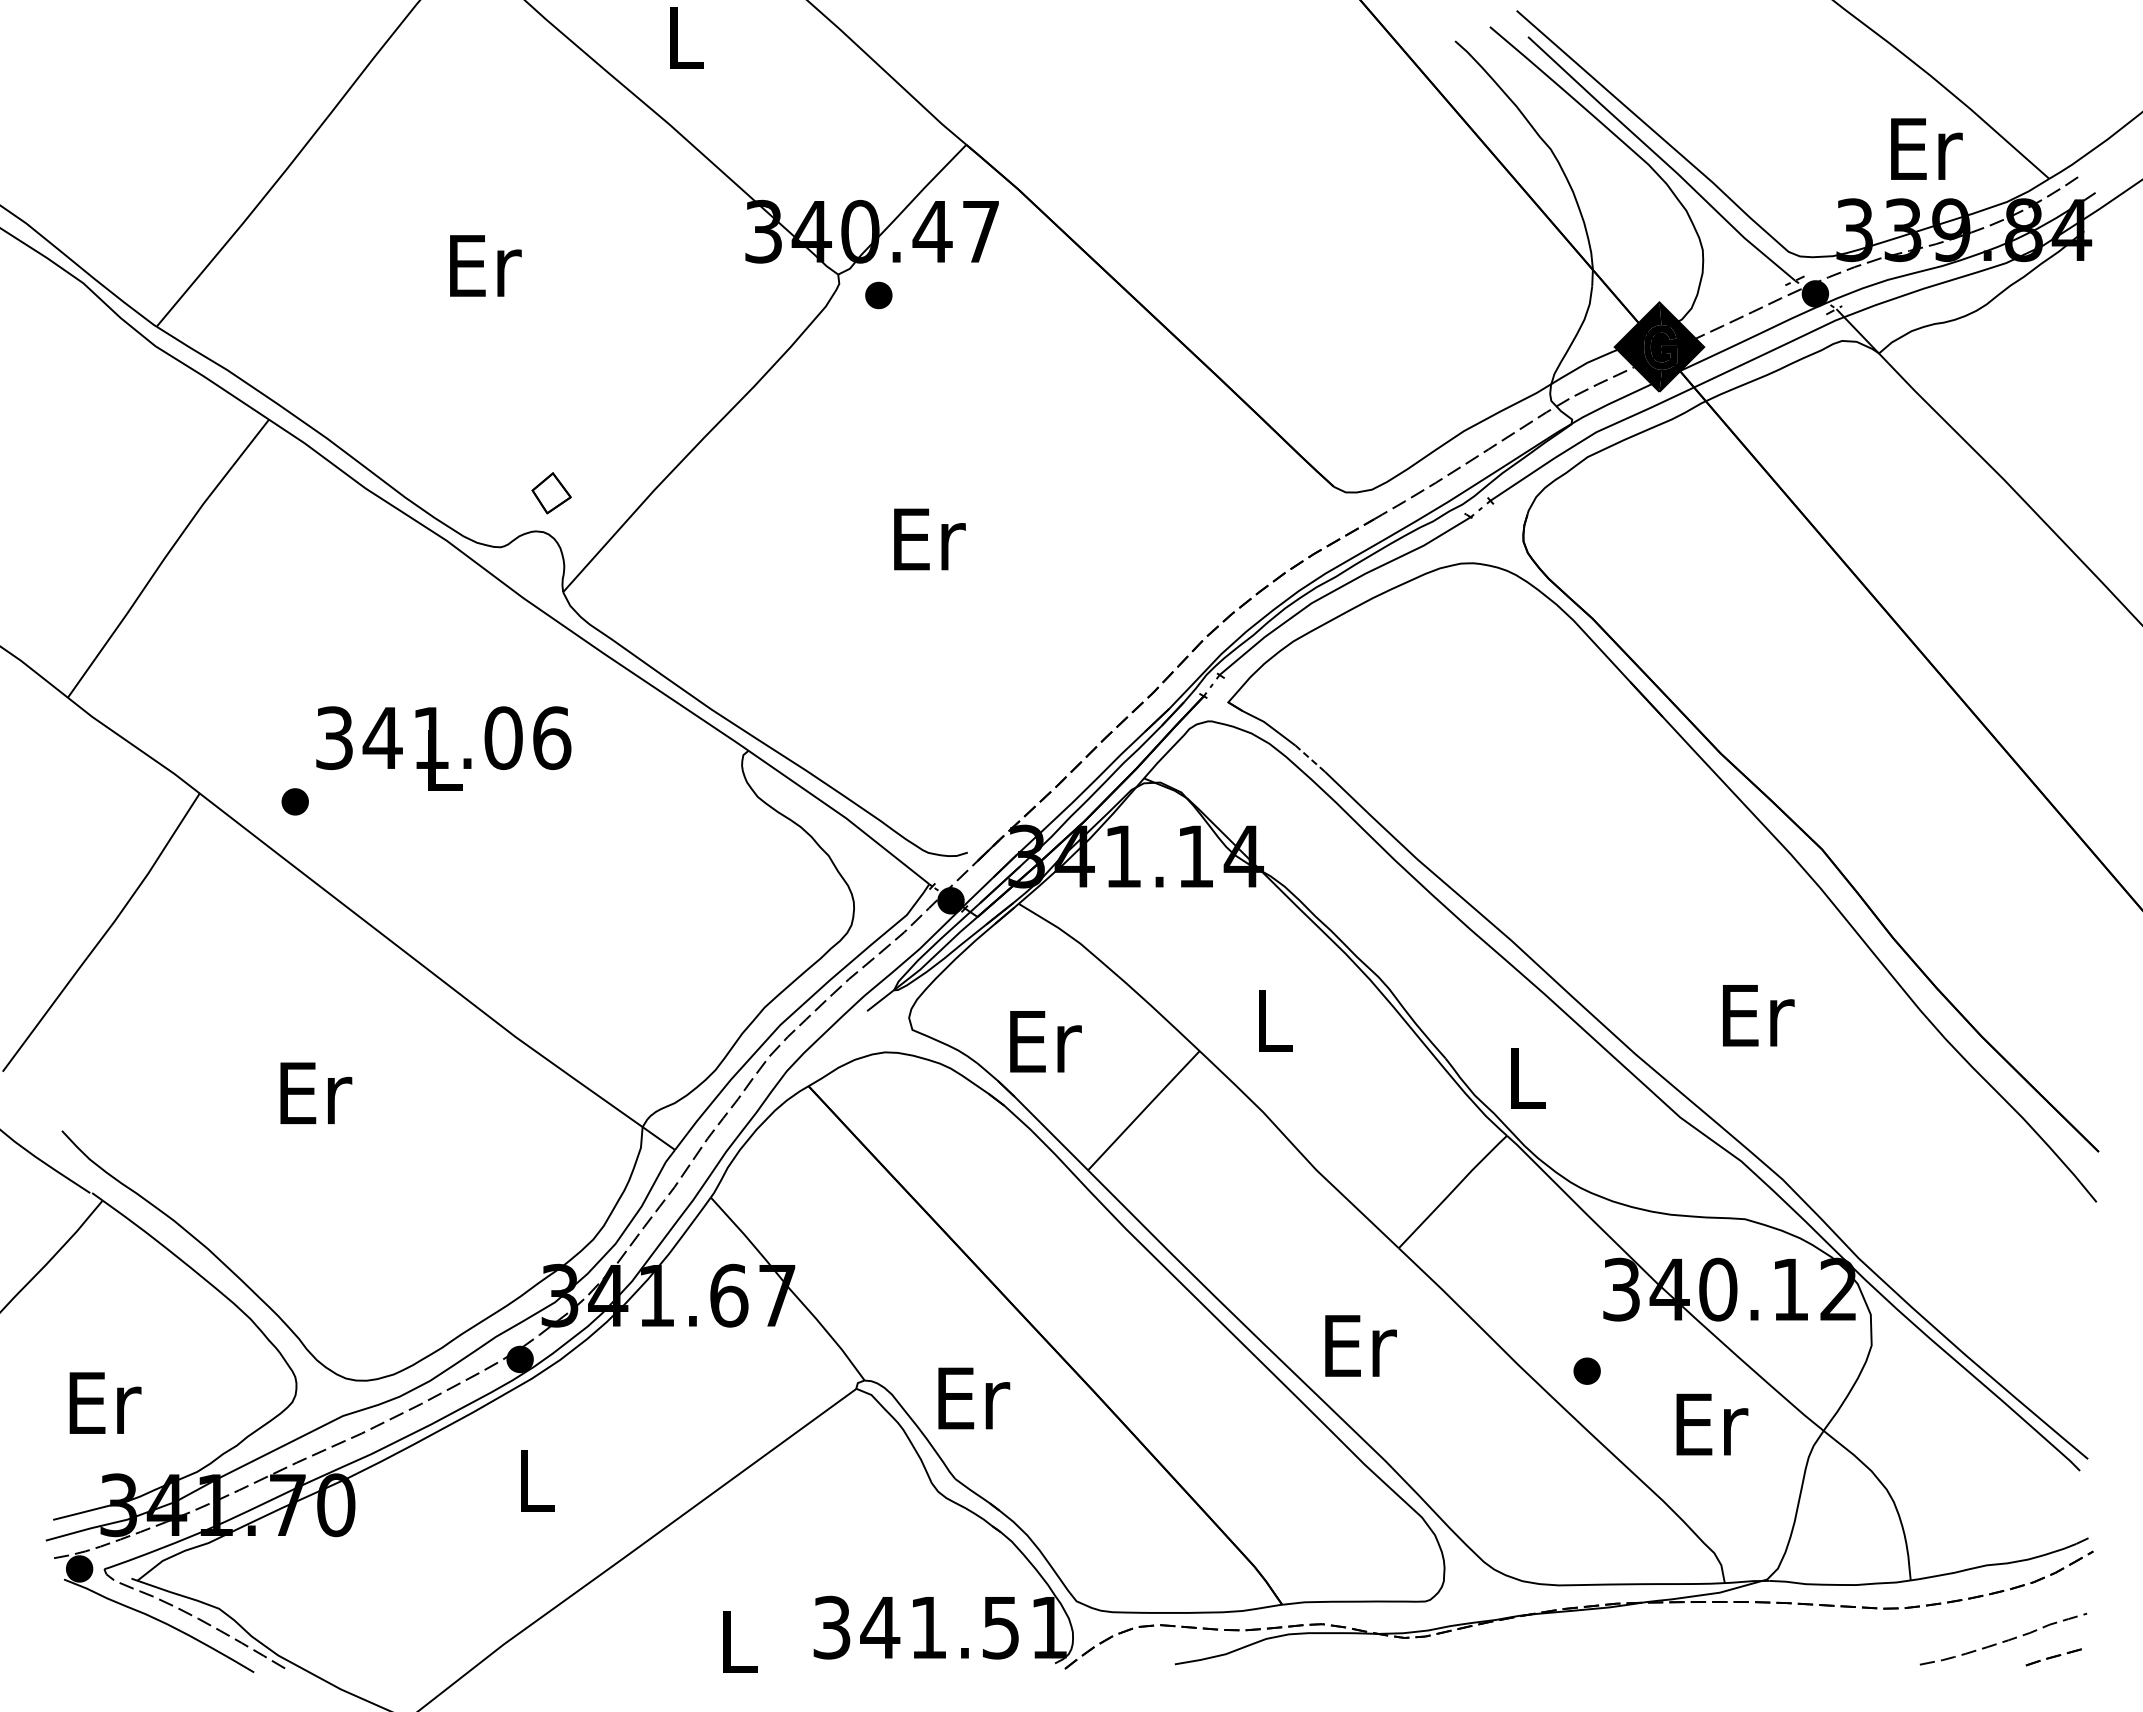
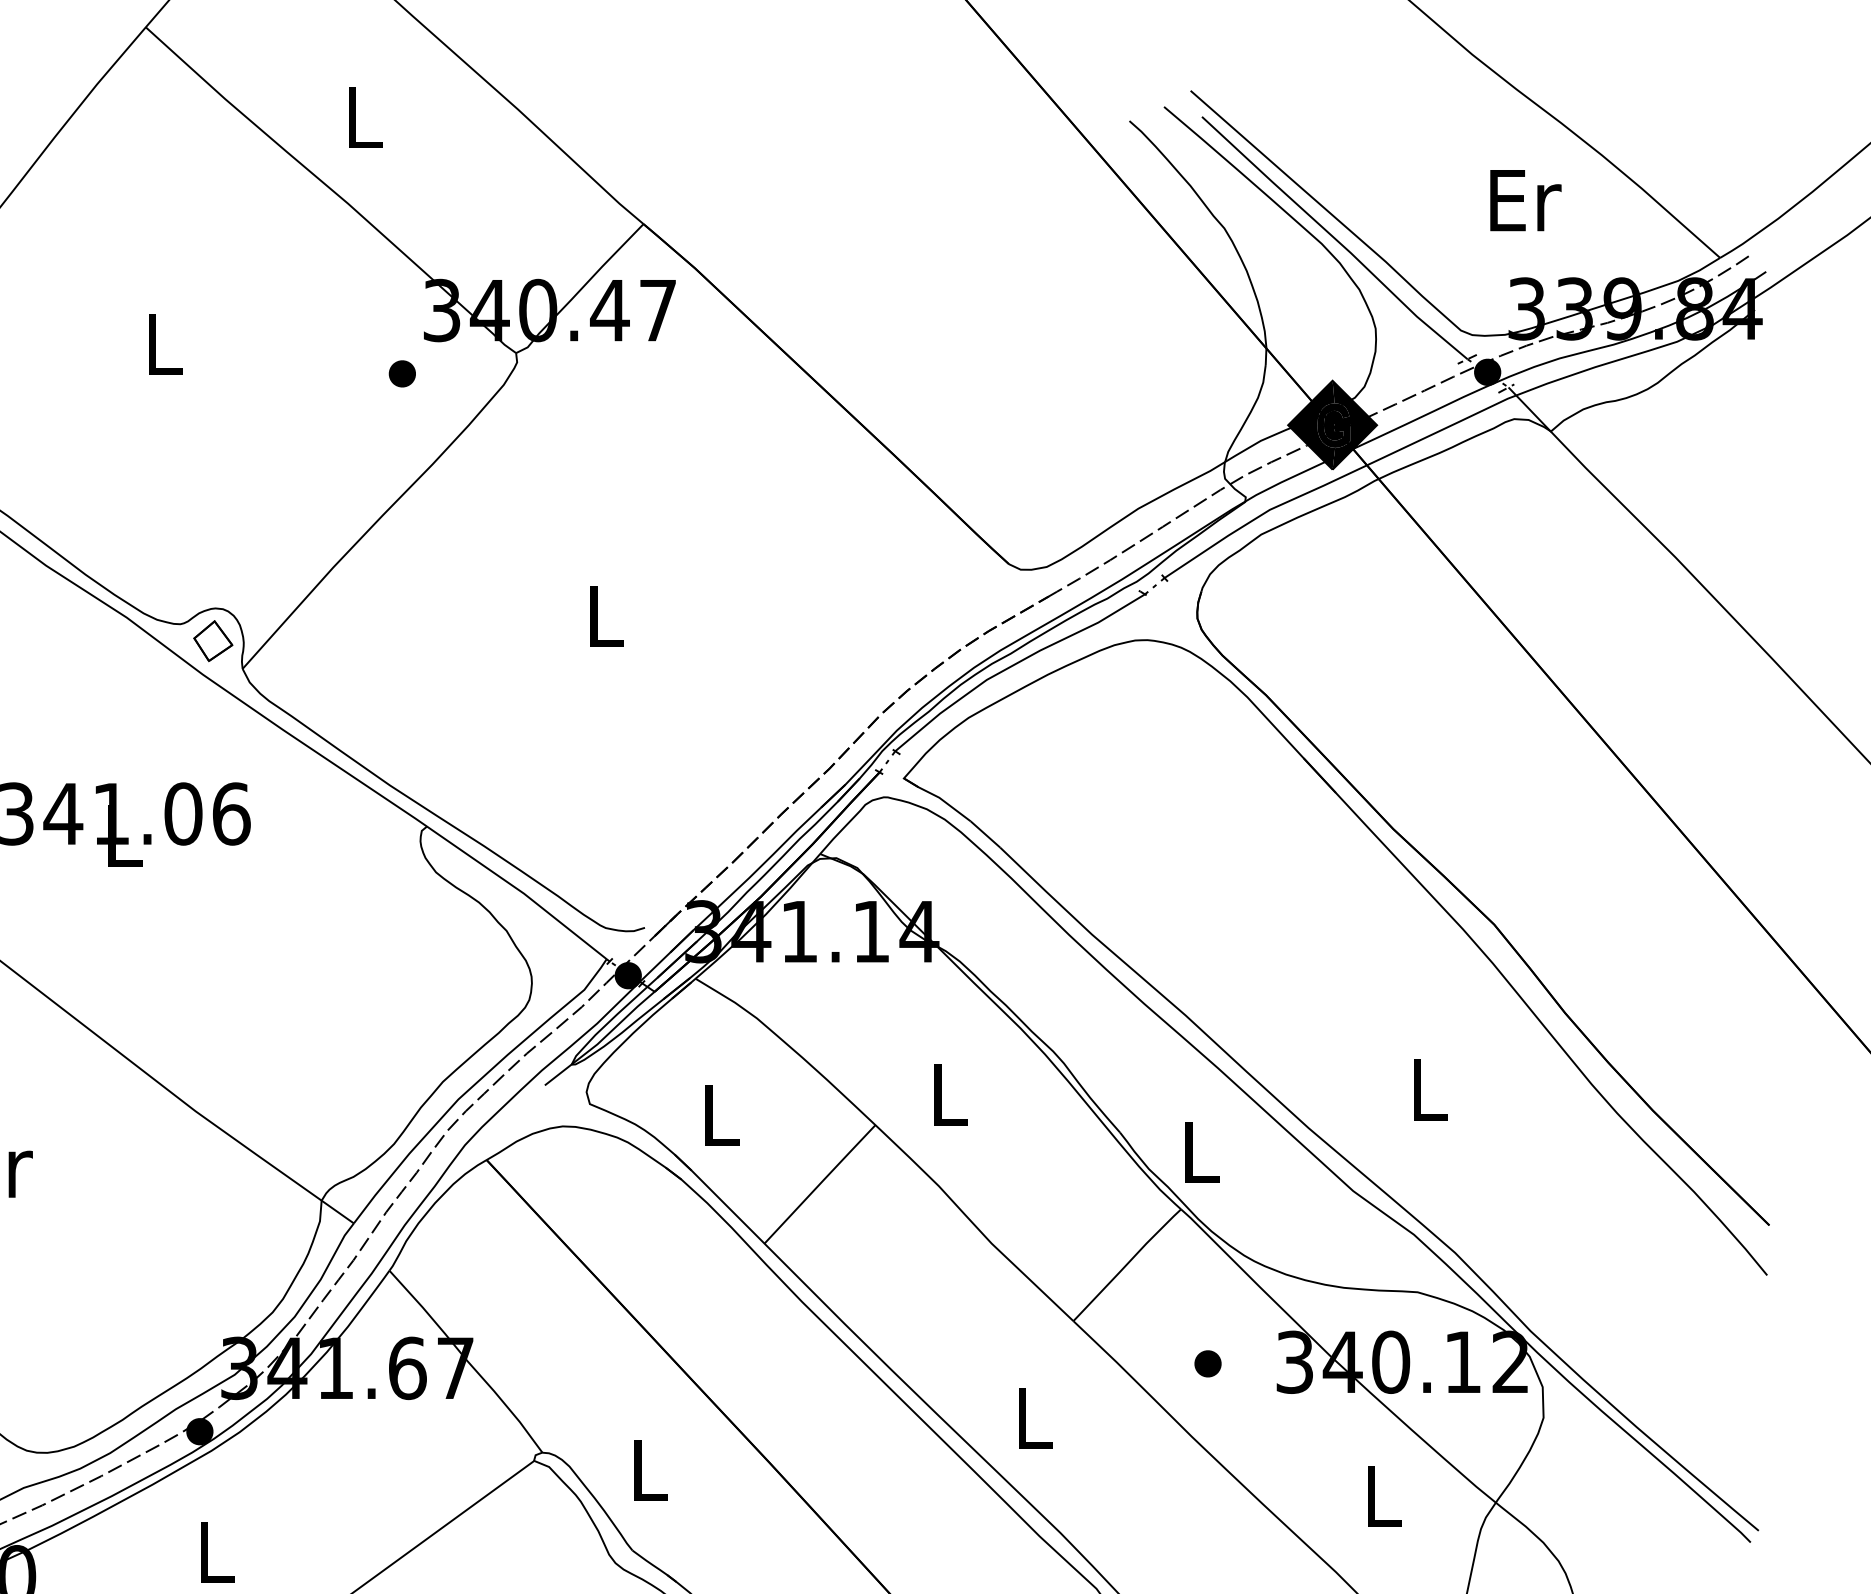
text: (1926, 148) -> (1525, 199), moved
text: (485, 265) -> (165, 344), Er -> L
part: (878, 295) -> (402, 373), moved
part: (551, 493) -> (213, 641), moved
text: (929, 539) -> (606, 616), Er -> L
line: (1310, 758) -> (985, 834), dashed -> solid
text: (1758, 1015) -> (1431, 1089), Er -> L
text: (1045, 1041) -> (722, 1115), Er -> L
text: (1360, 1345) -> (1035, 1417), Er -> L
part: (1586, 1370) -> (1207, 1363), moved
text: (974, 1398) -> (651, 1470), Er -> L
text: (1712, 1424) -> (1385, 1496), Er -> L

